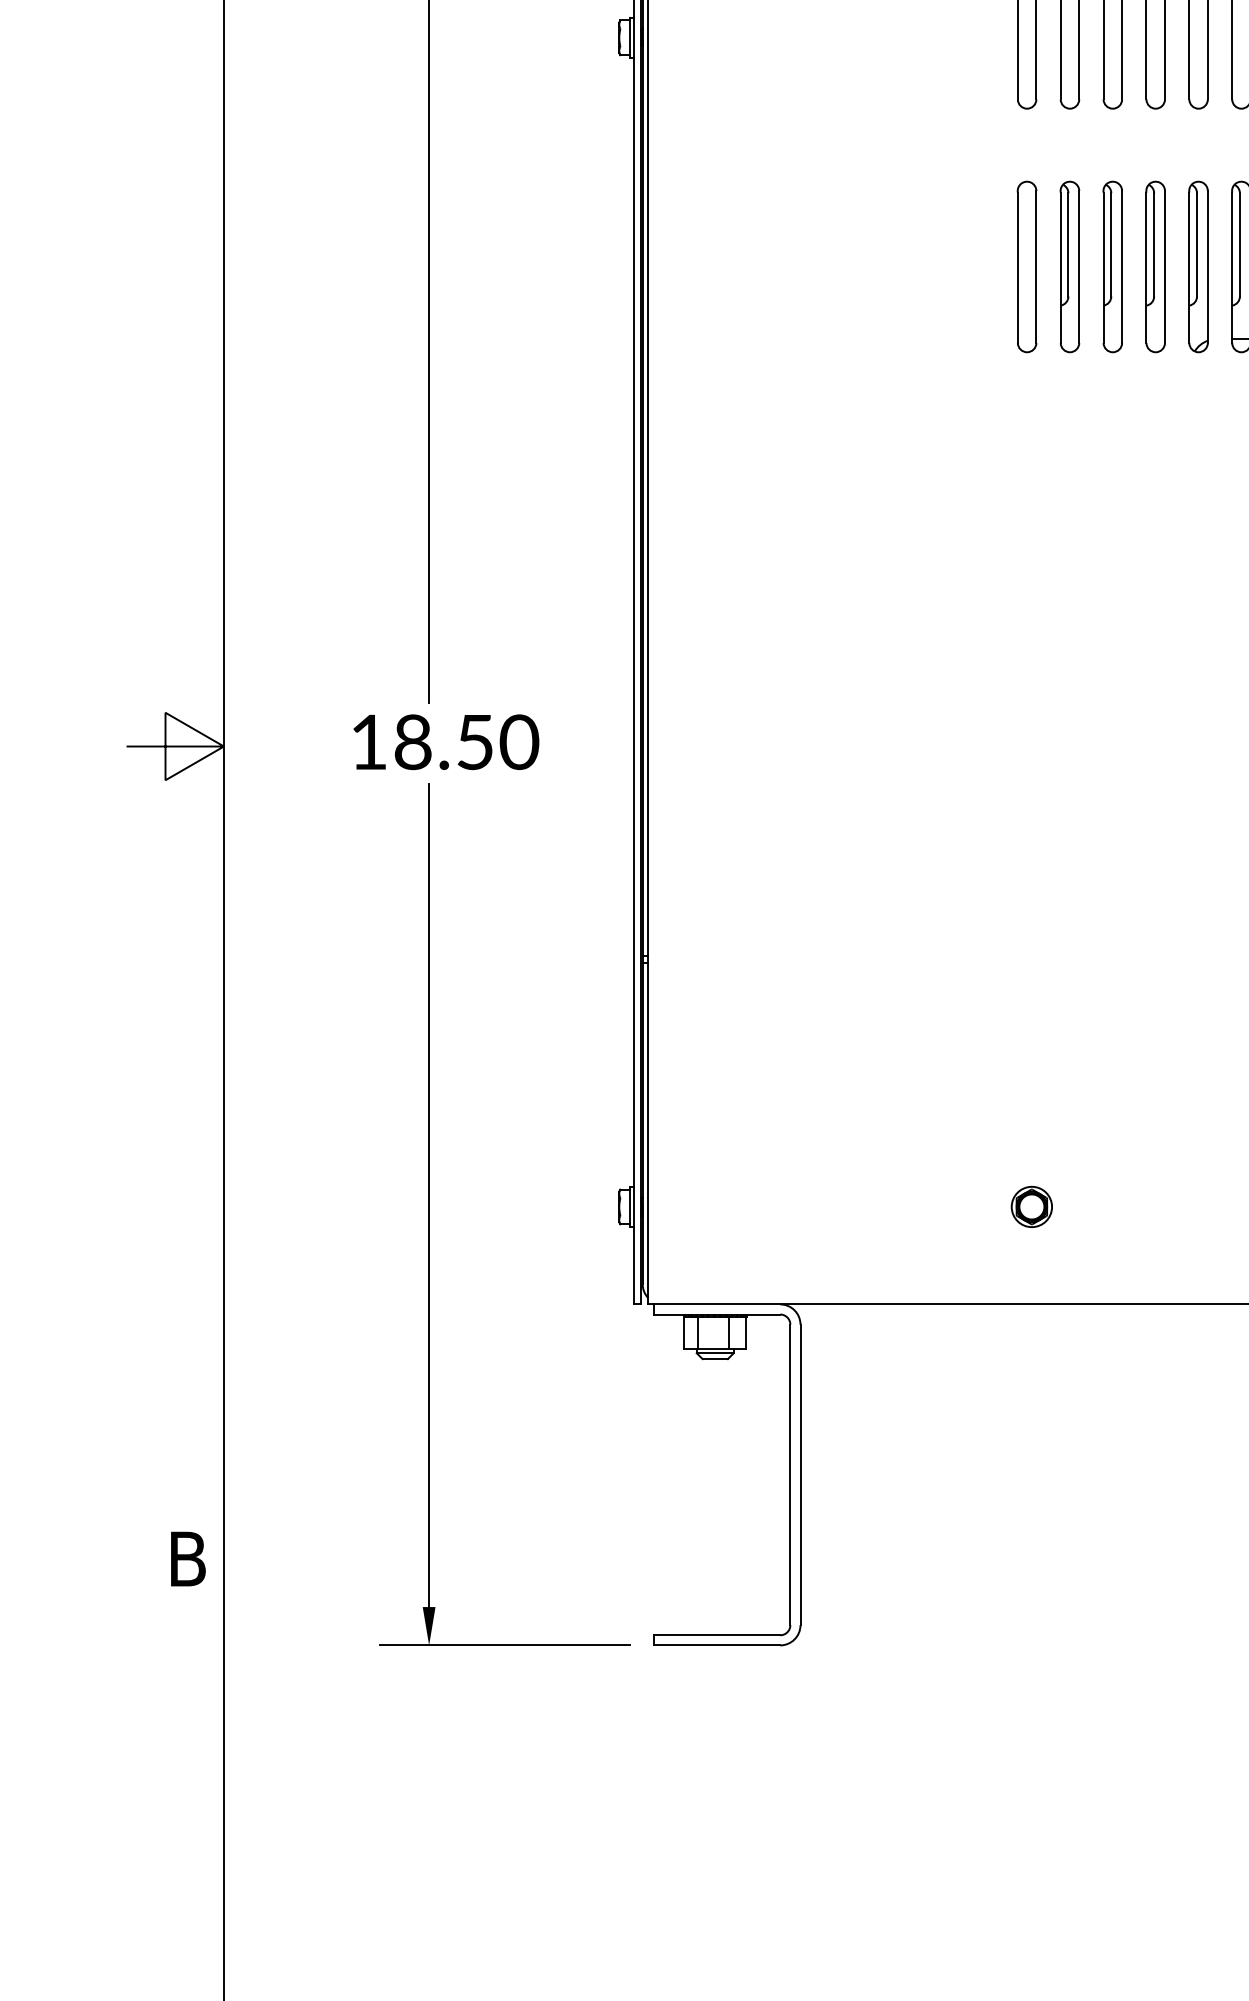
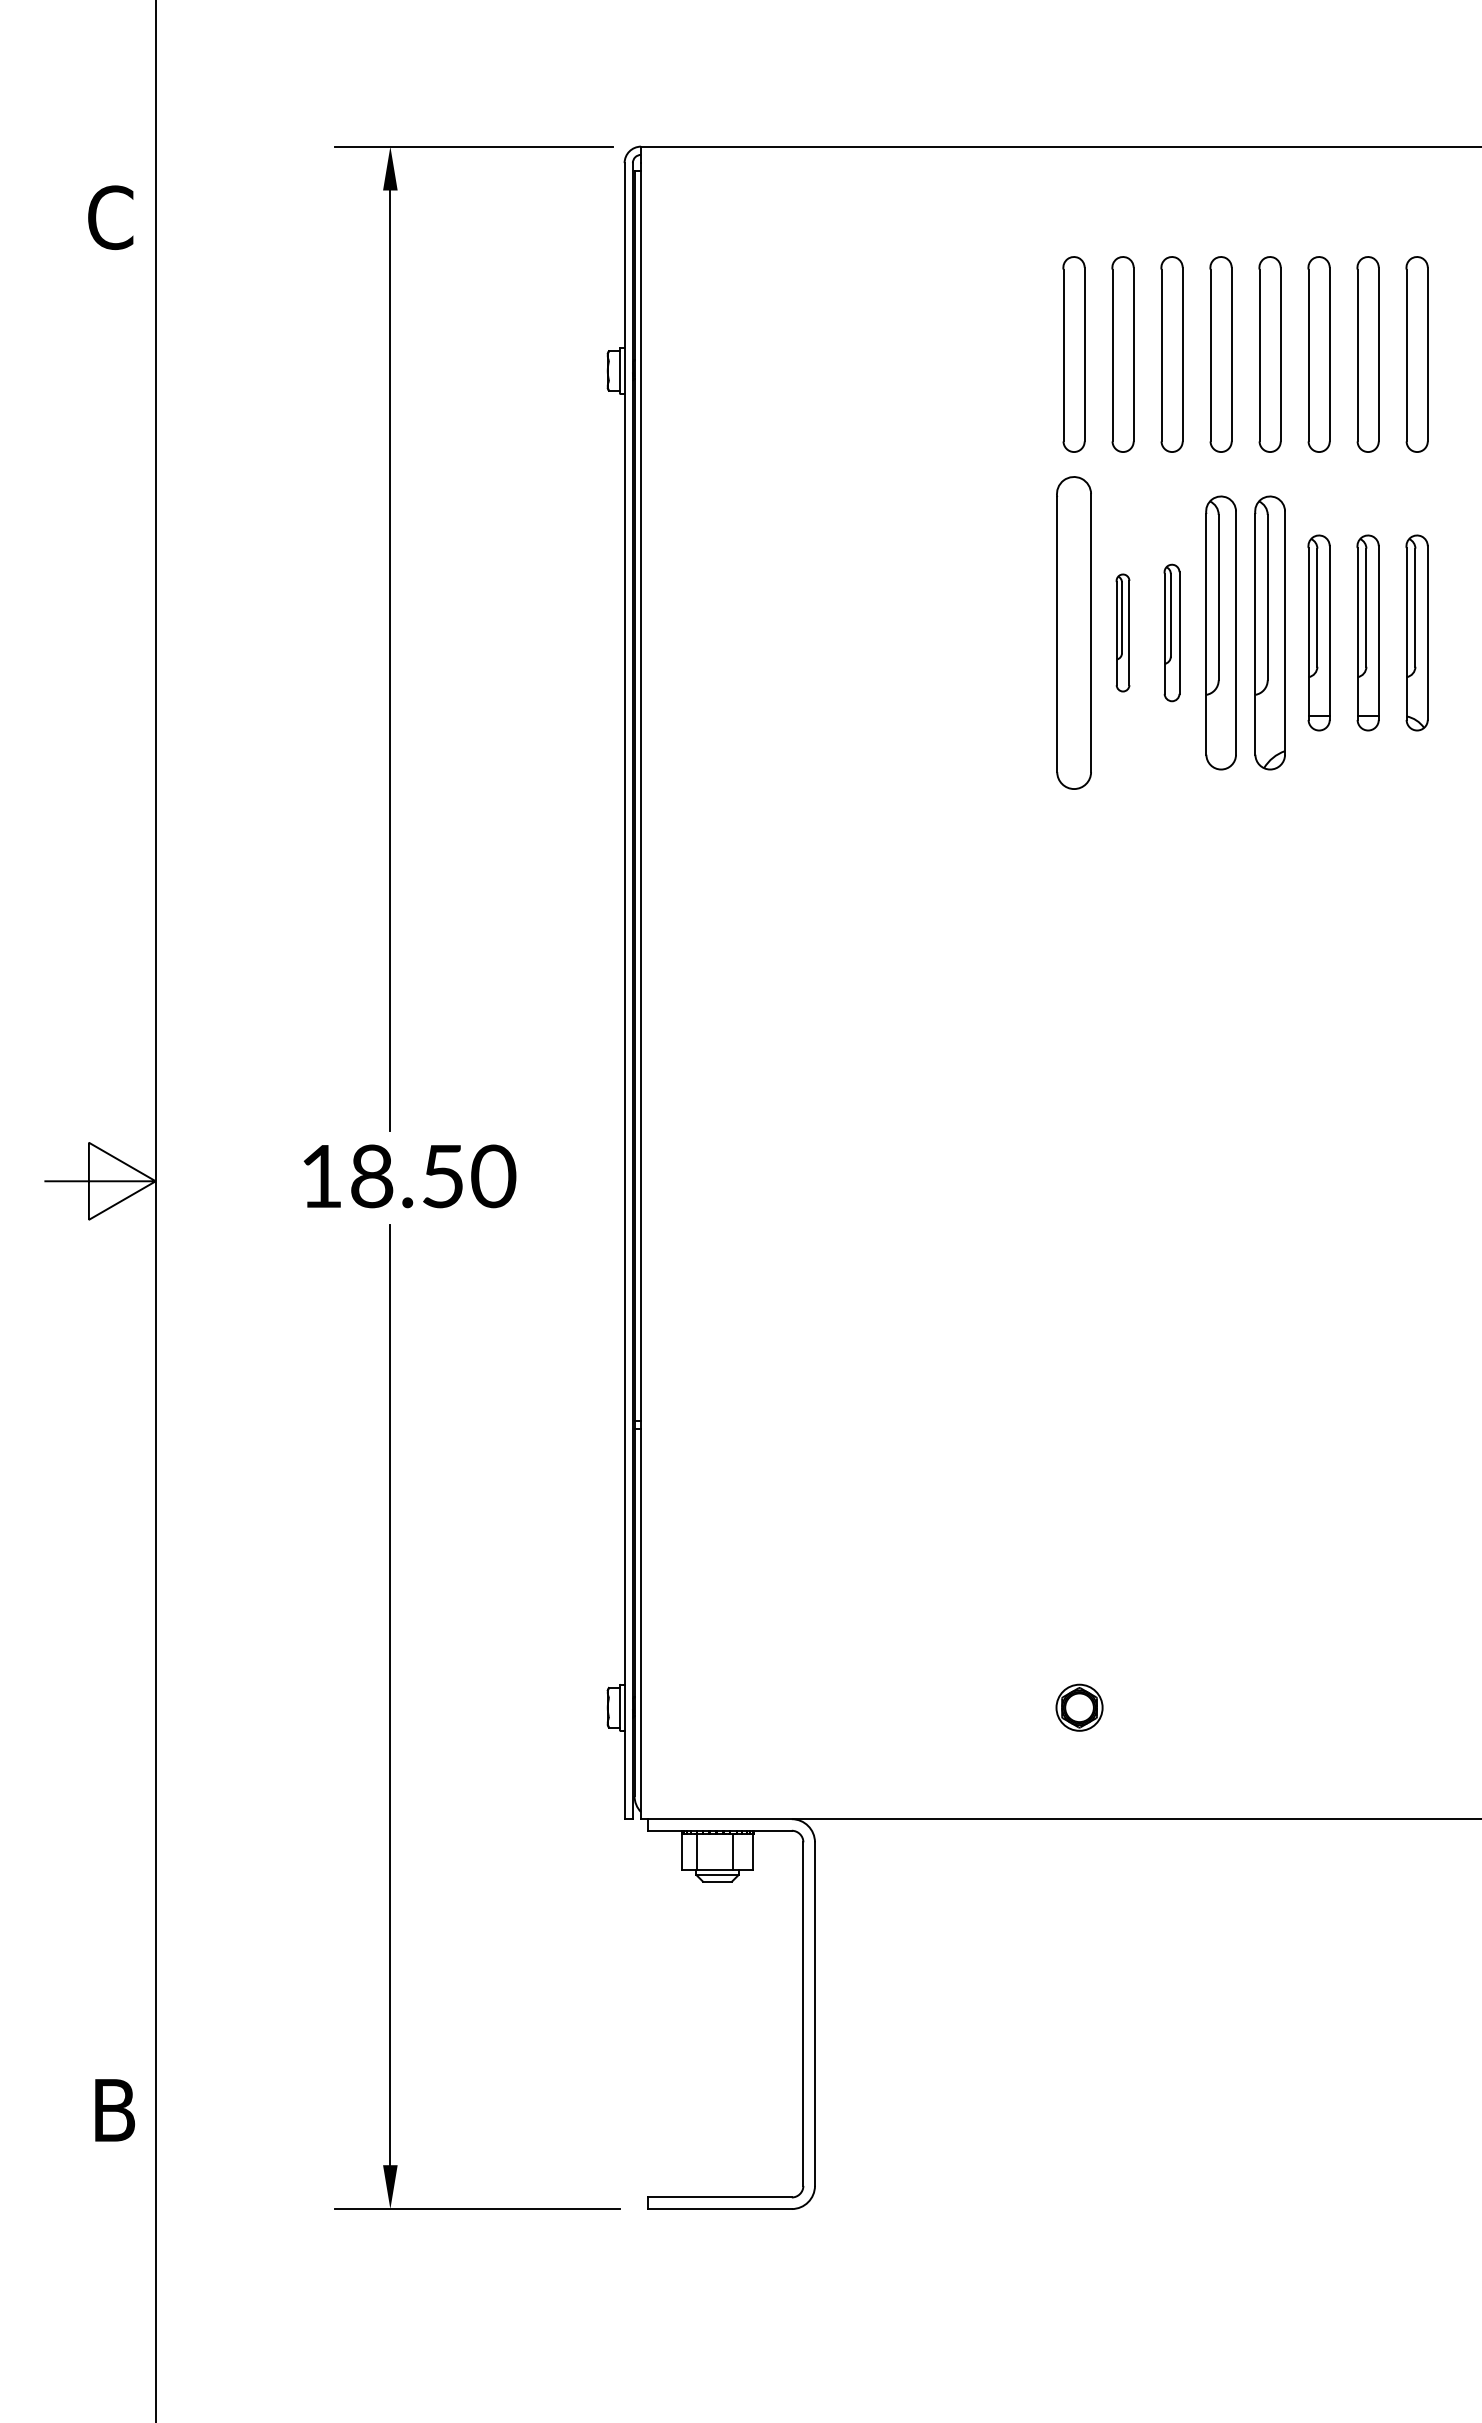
part: (1026, 266) -> (1073, 632), size x1.6
part: (1069, 266) -> (1122, 632), size x0.6
part: (1112, 266) -> (1171, 632), size x0.7
part: (1155, 266) -> (1220, 632), size x1.4
part: (1198, 266) -> (1269, 632), size x1.4

